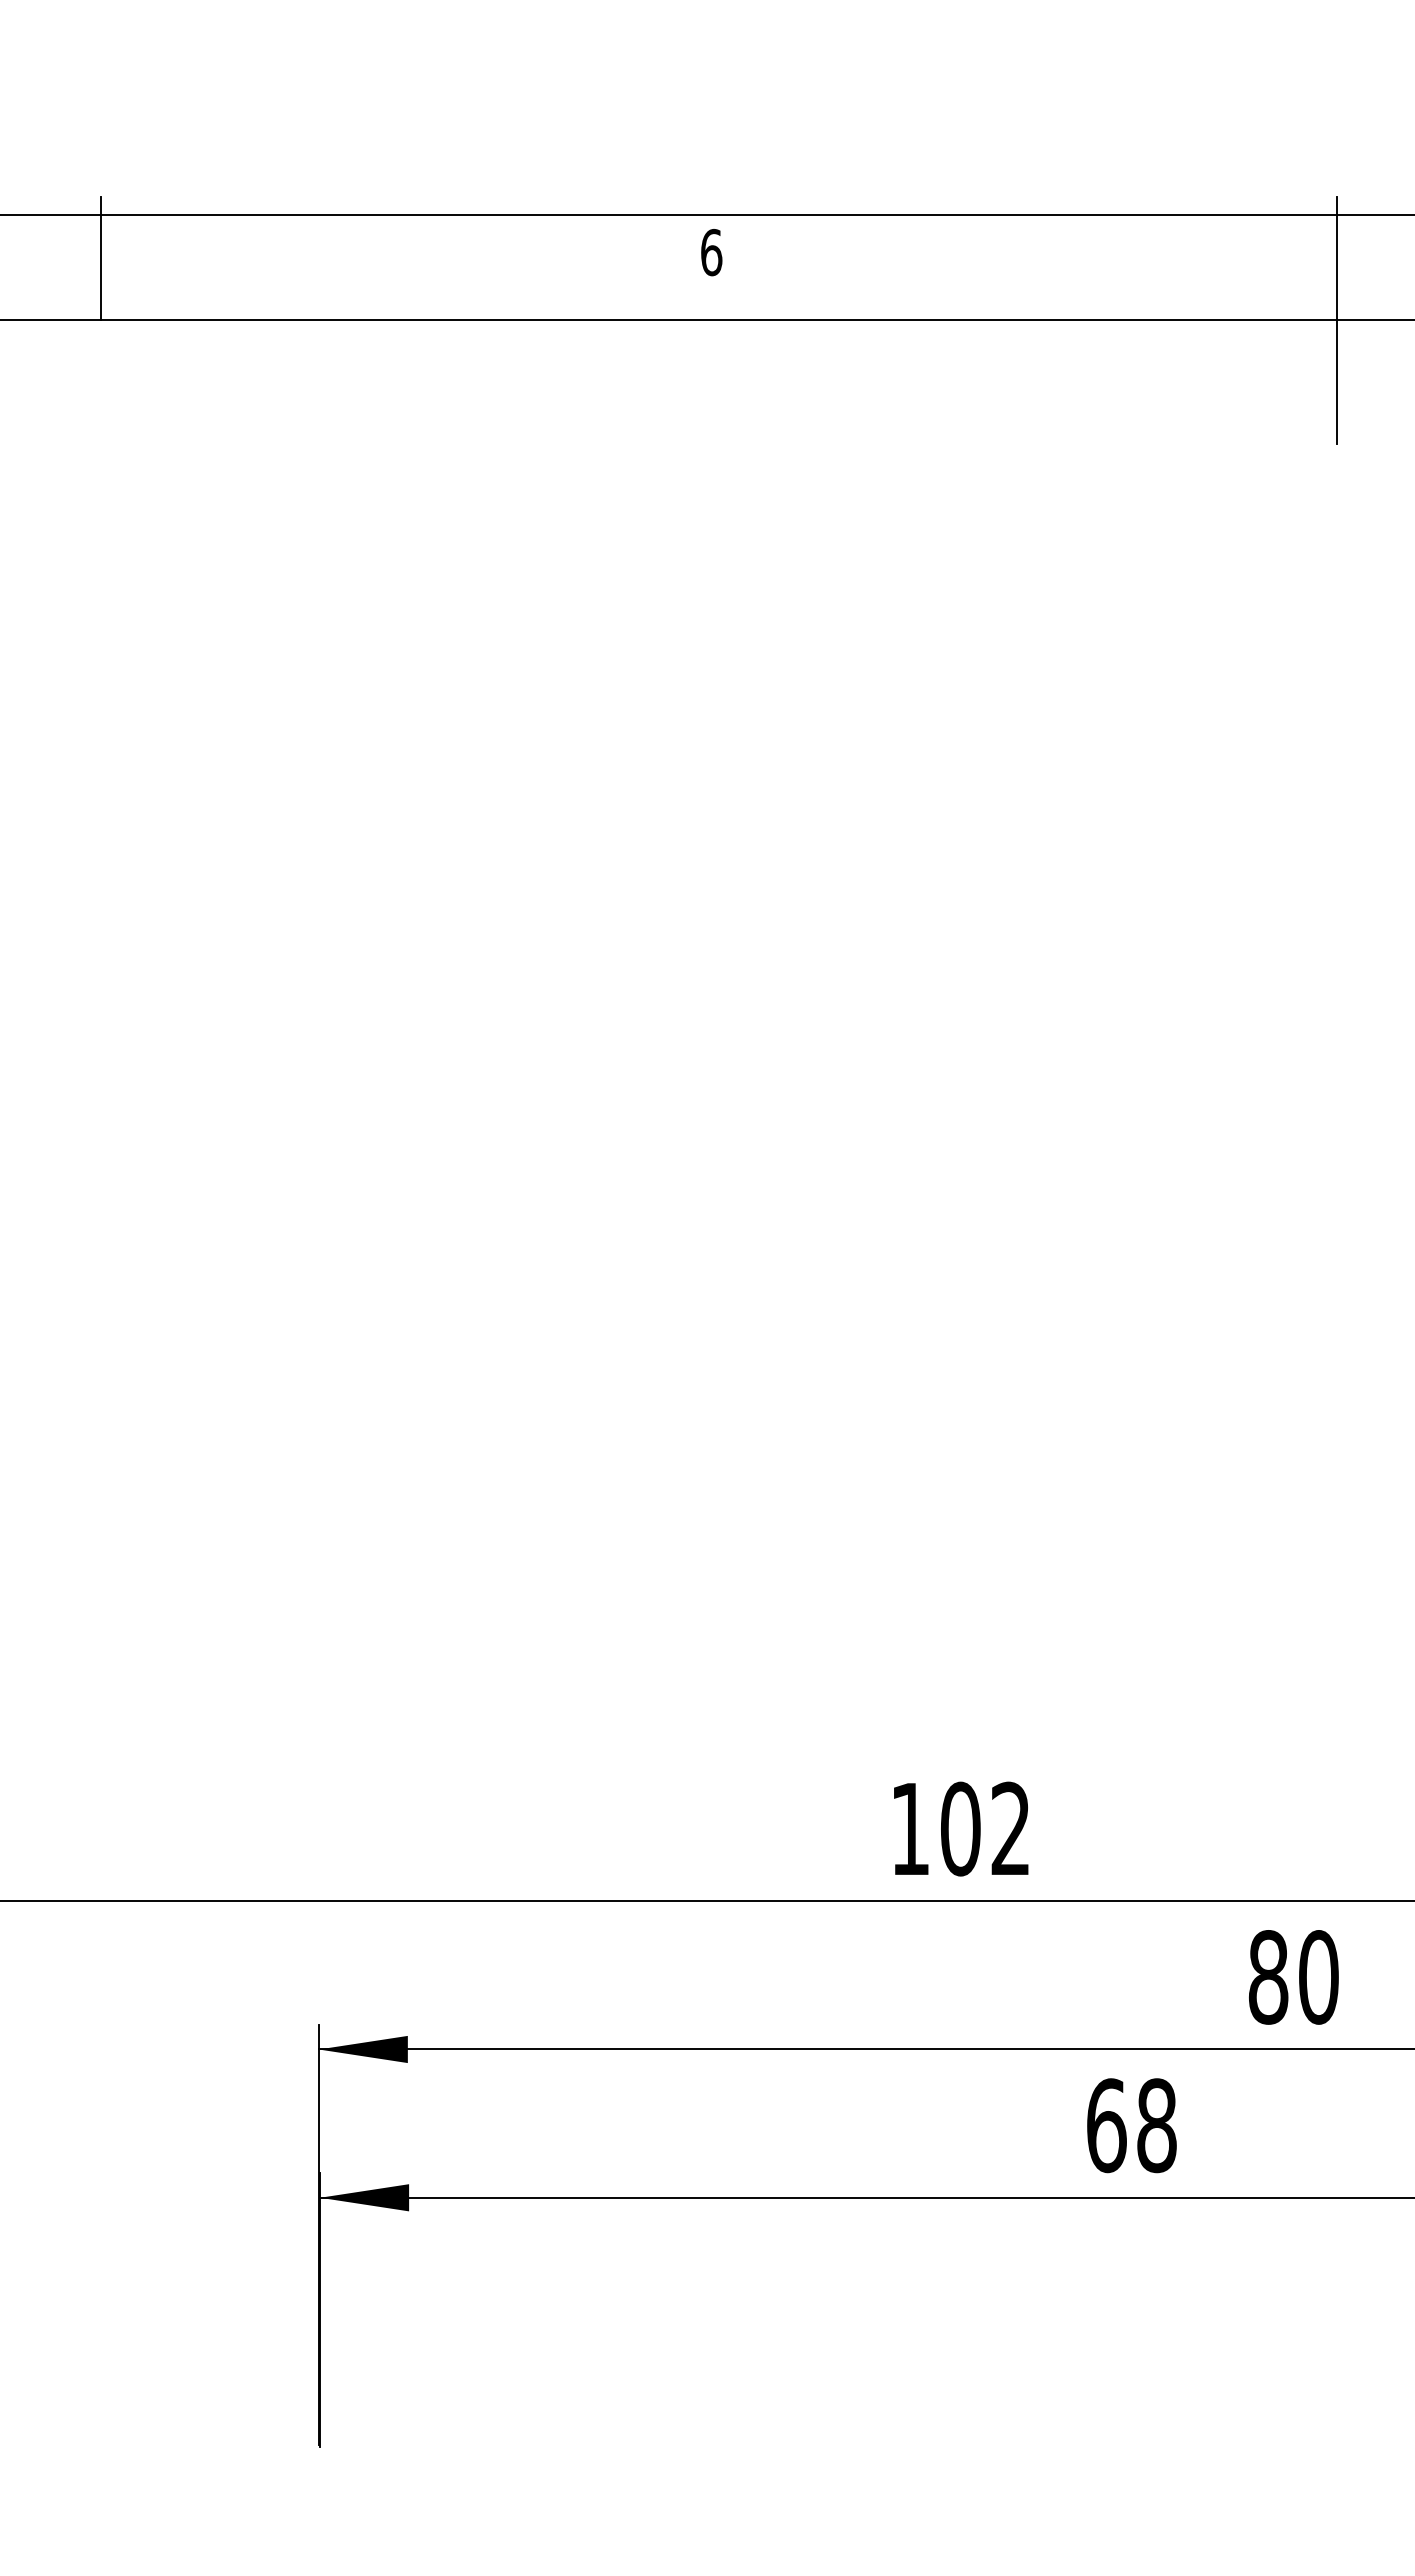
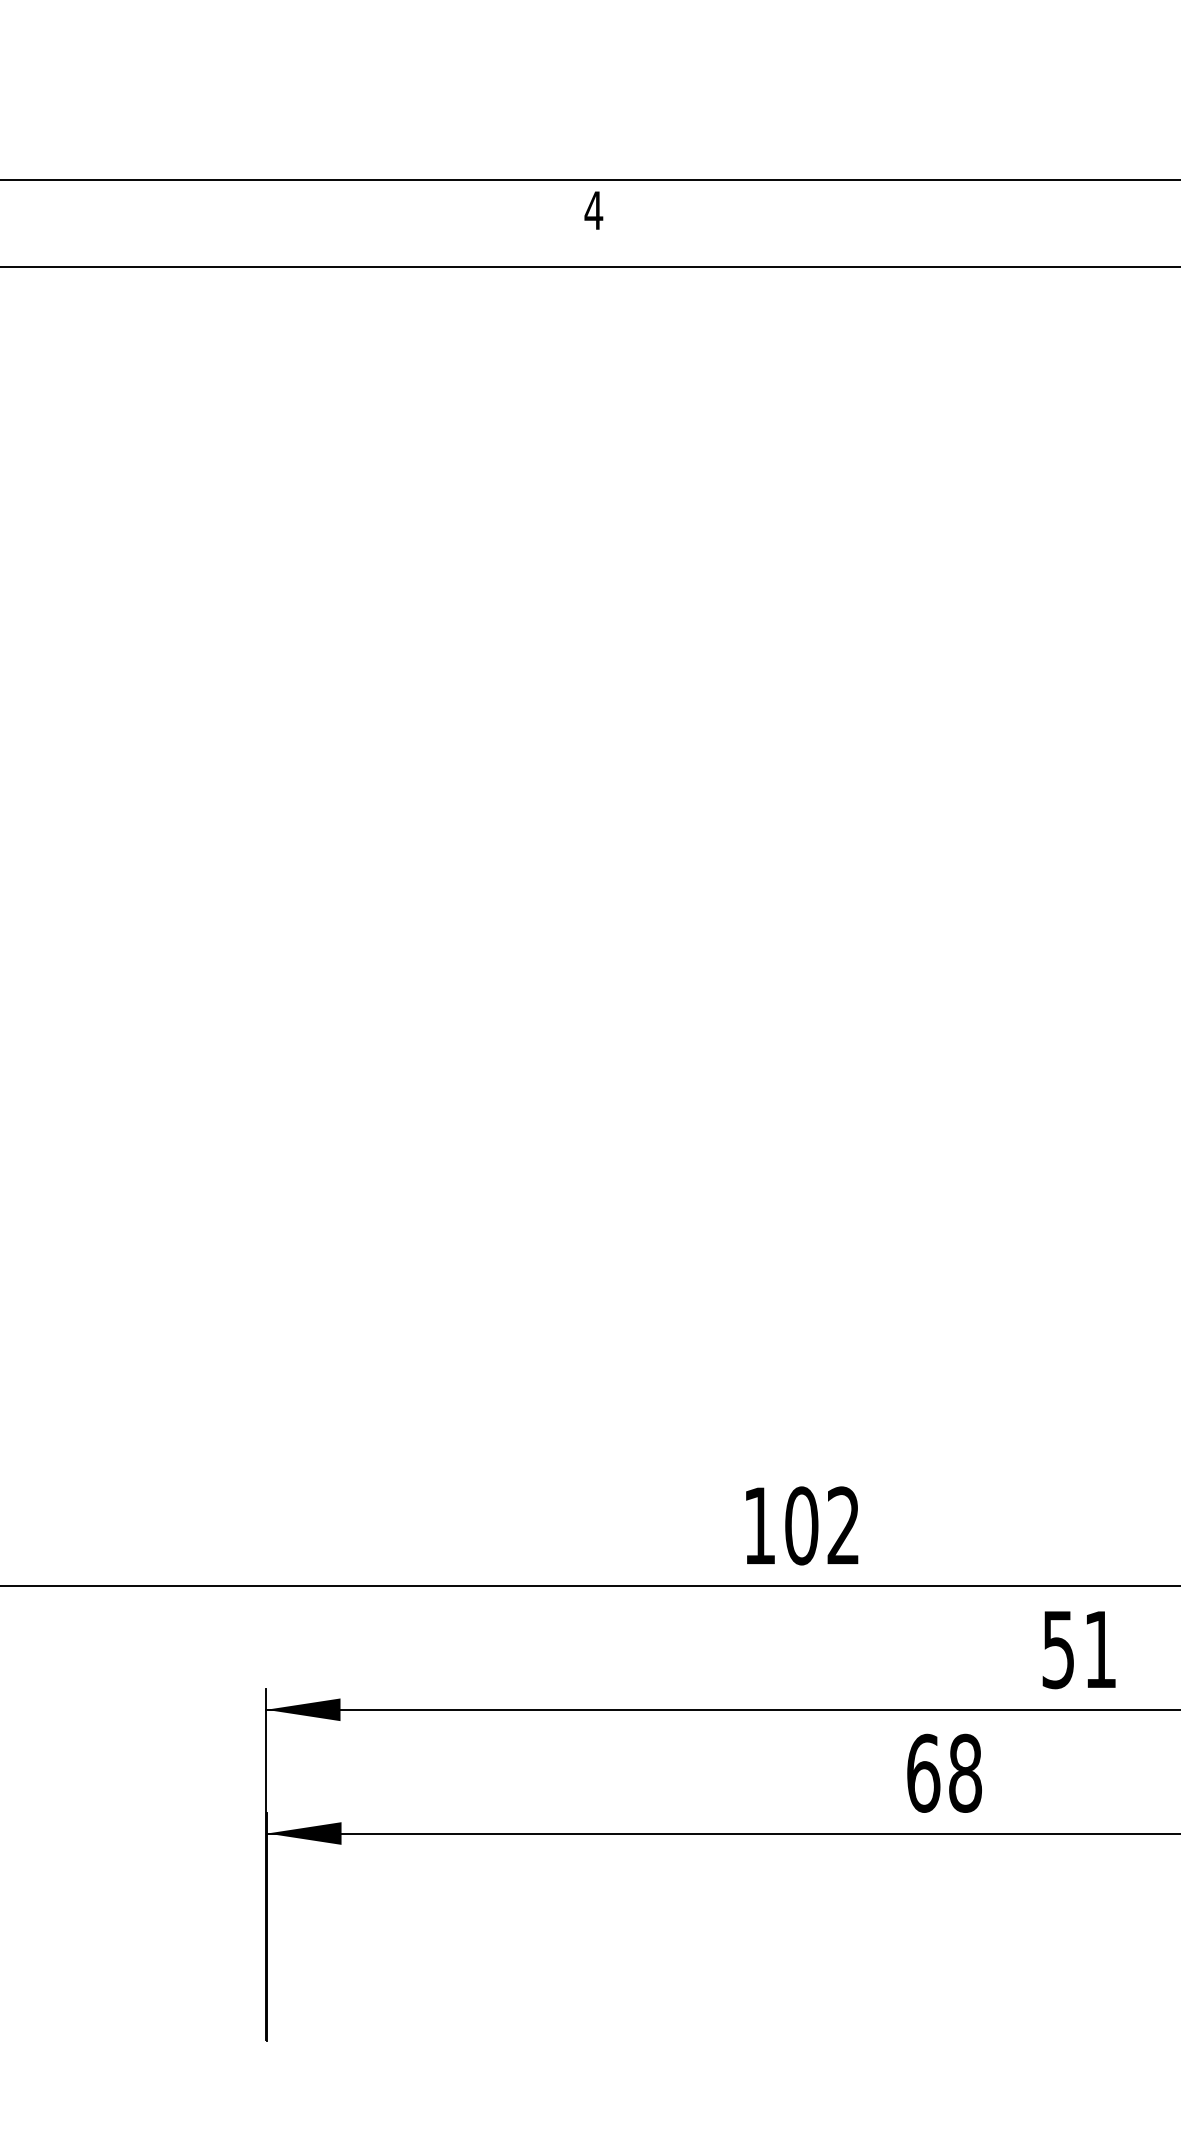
text: (711, 252) -> (593, 210), 6 -> 4
line: (100, 258) -> (84, 215), removed
line: (1336, 319) -> (1115, 266), removed
text: (1293, 1977) -> (1079, 1649), 80 -> 51

